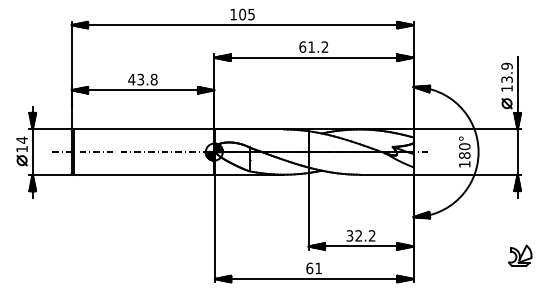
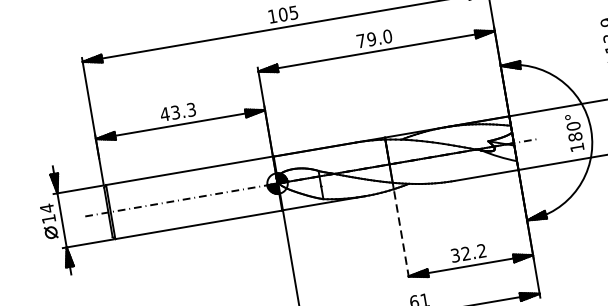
text: (313, 46) -> (373, 38), 61.2 -> 79.0
text: (153, 79) -> (190, 109), 43.8 -> 43.3
line: (308, 212) -> (401, 236), solid -> dashed

